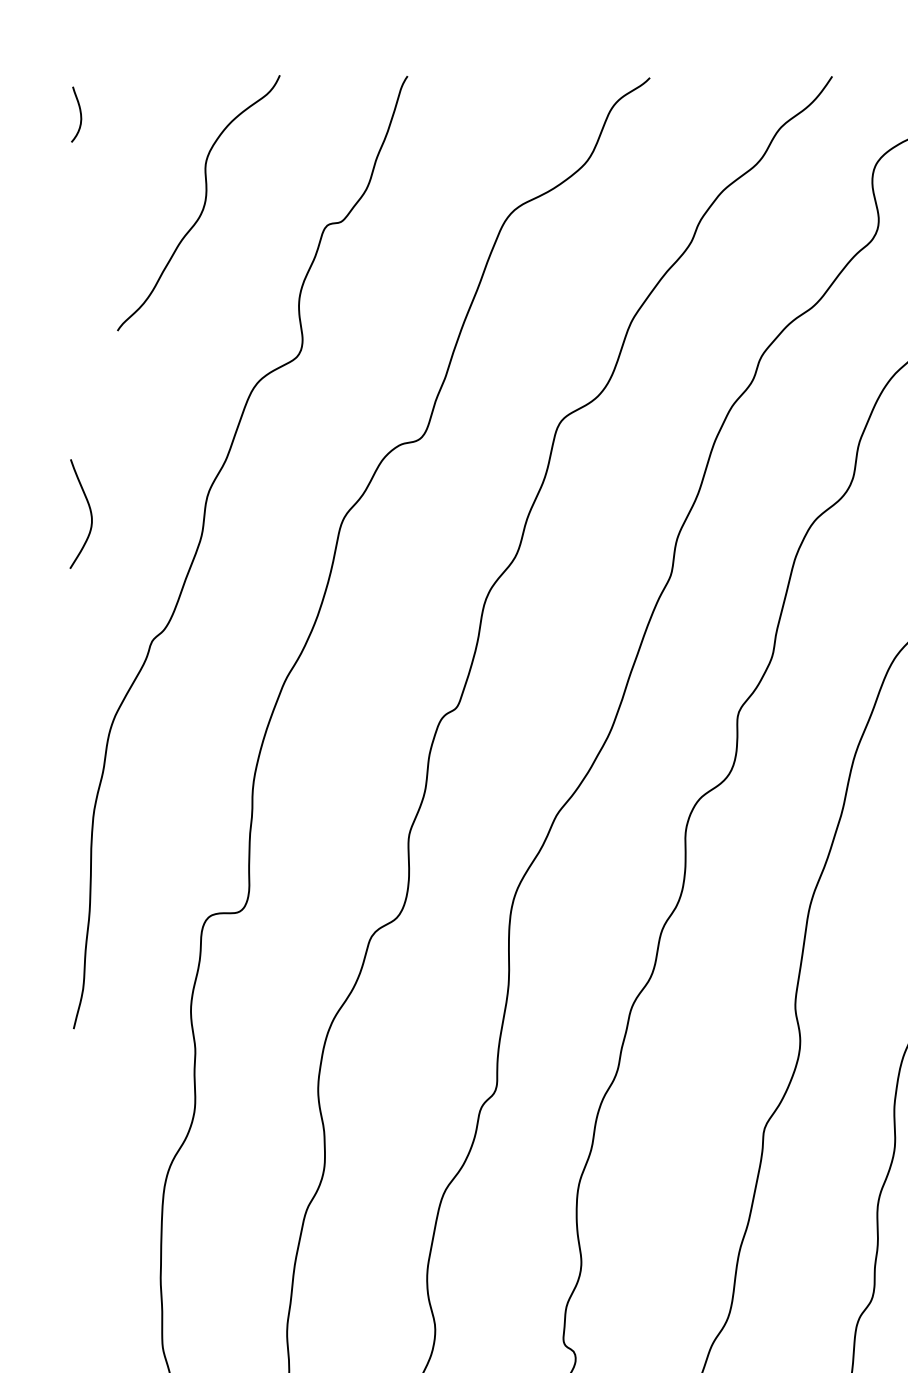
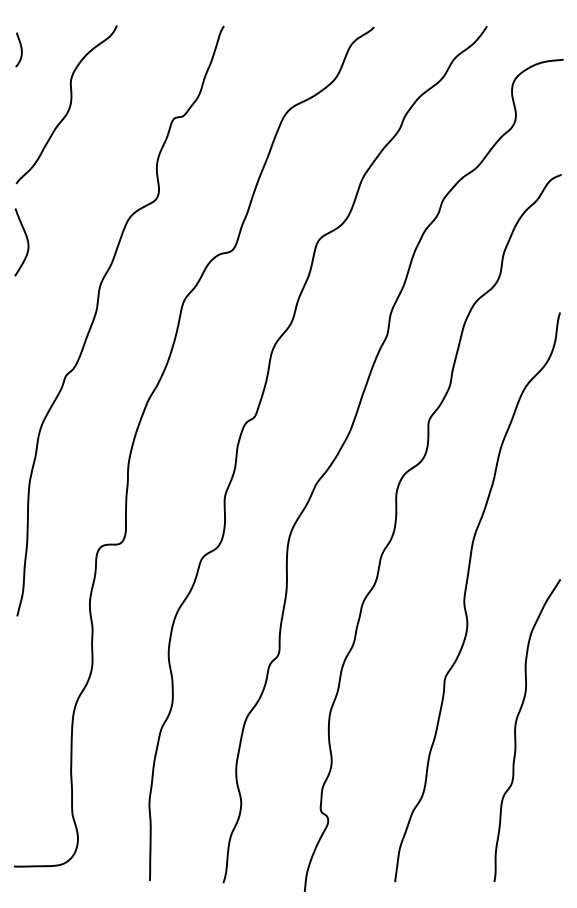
curve: (203, 202) -> (69, 104), moved
curve: (88, 511) -> (26, 240), moved

